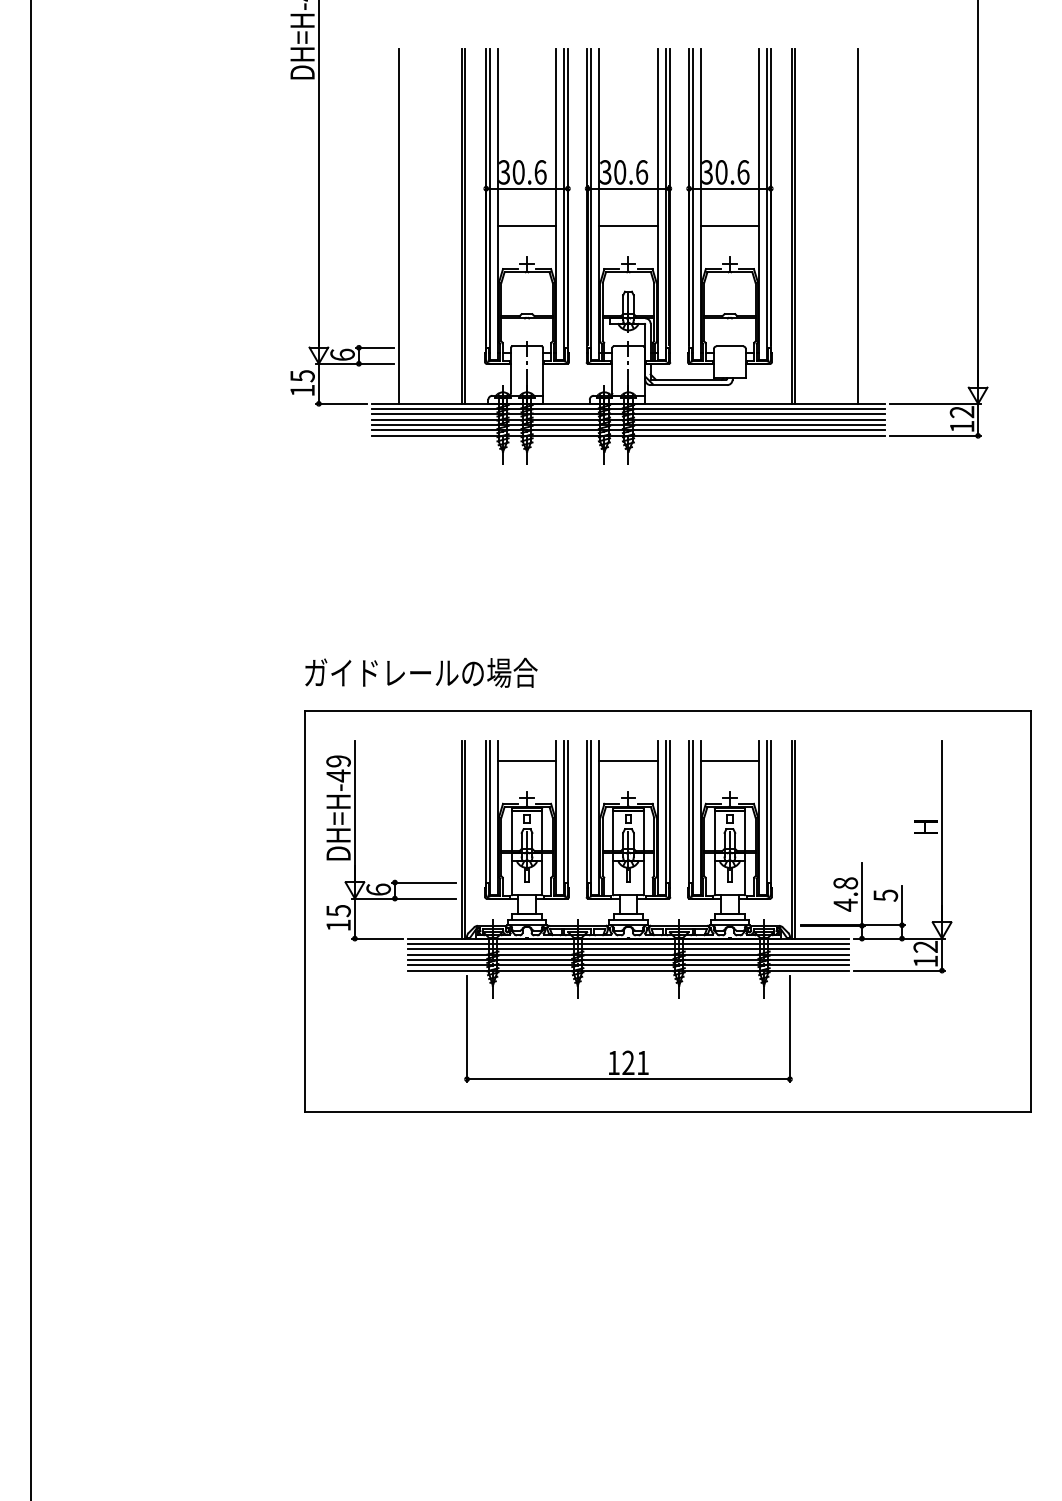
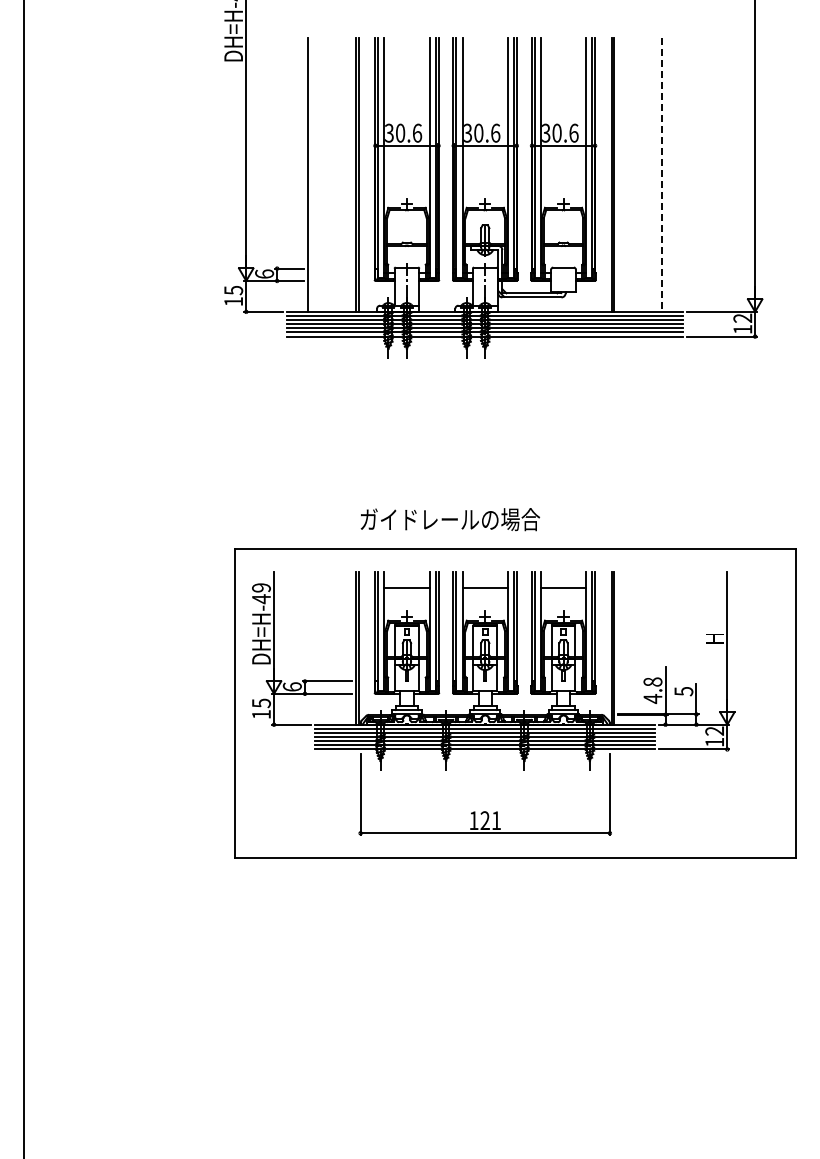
line: (526, 225) -> (406, 174), removed
line: (627, 225) -> (484, 174), removed
line: (729, 225) -> (563, 174), removed
line: (858, 227) -> (662, 175), solid -> dashed
text: (420, 672) -> (449, 519), moved

